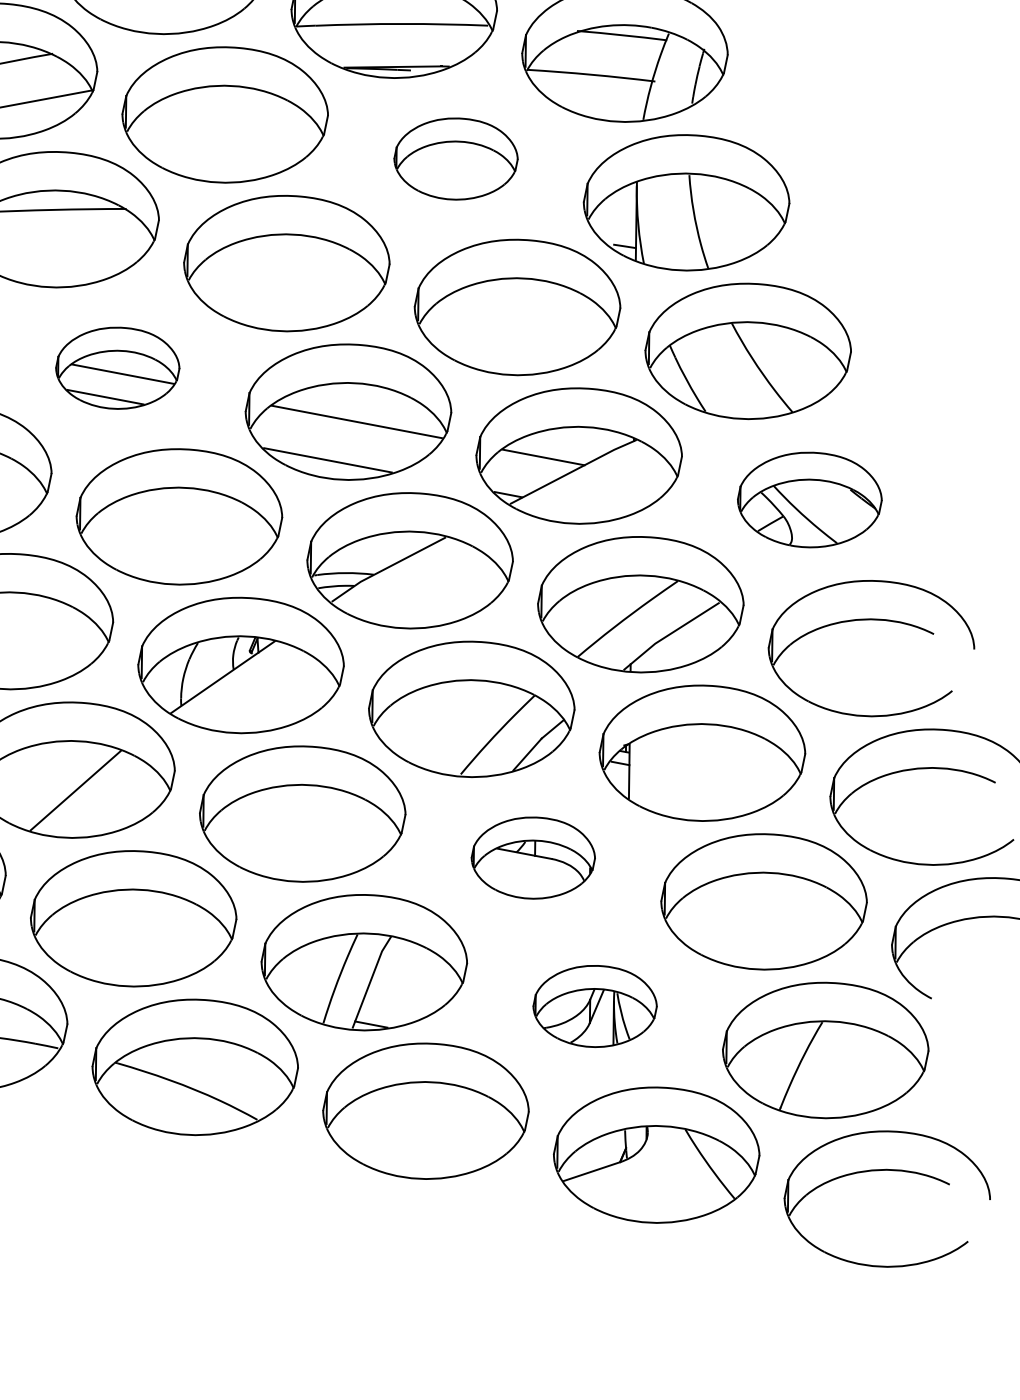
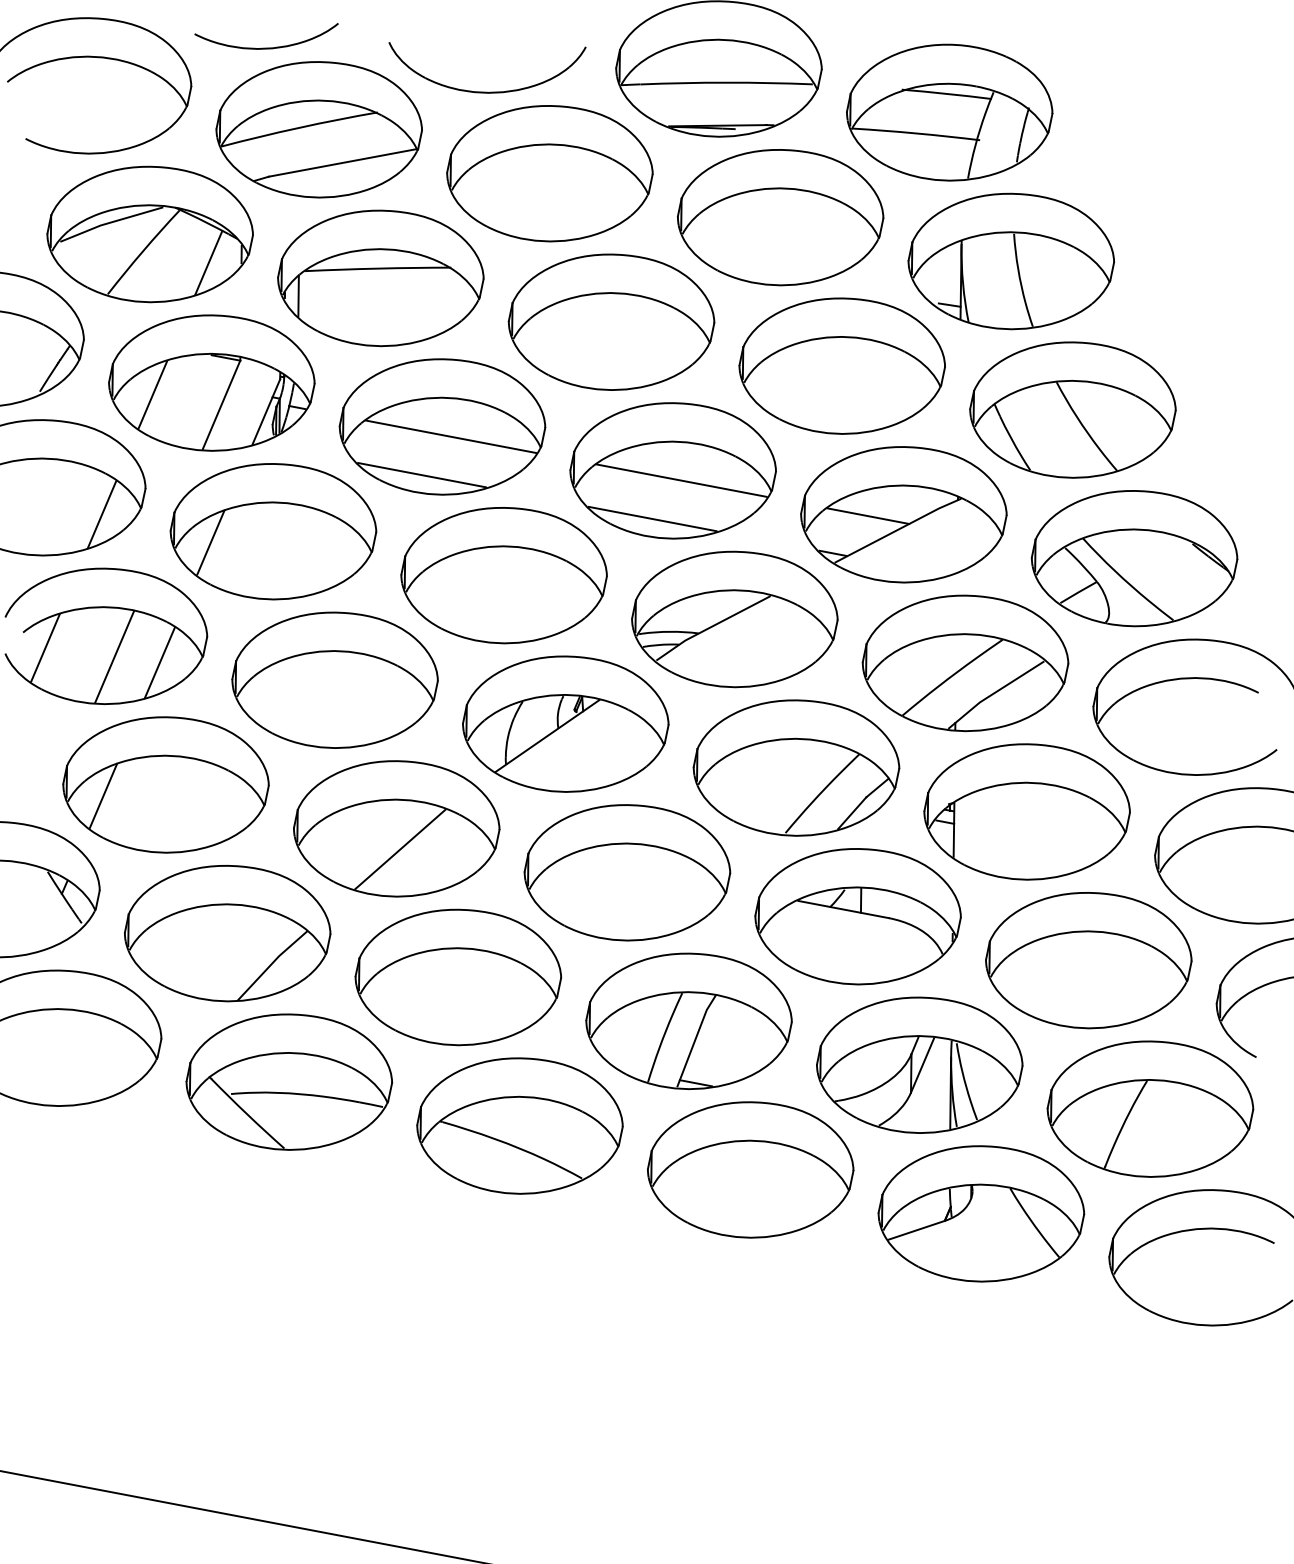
part: (455, 158) -> (780, 217), size x1.67
part: (117, 367) -> (442, 426), size x1.67
part: (809, 499) -> (1134, 558), size x1.43
part: (532, 857) -> (857, 916), size x1.67
part: (594, 1005) -> (919, 1064), size x1.67

